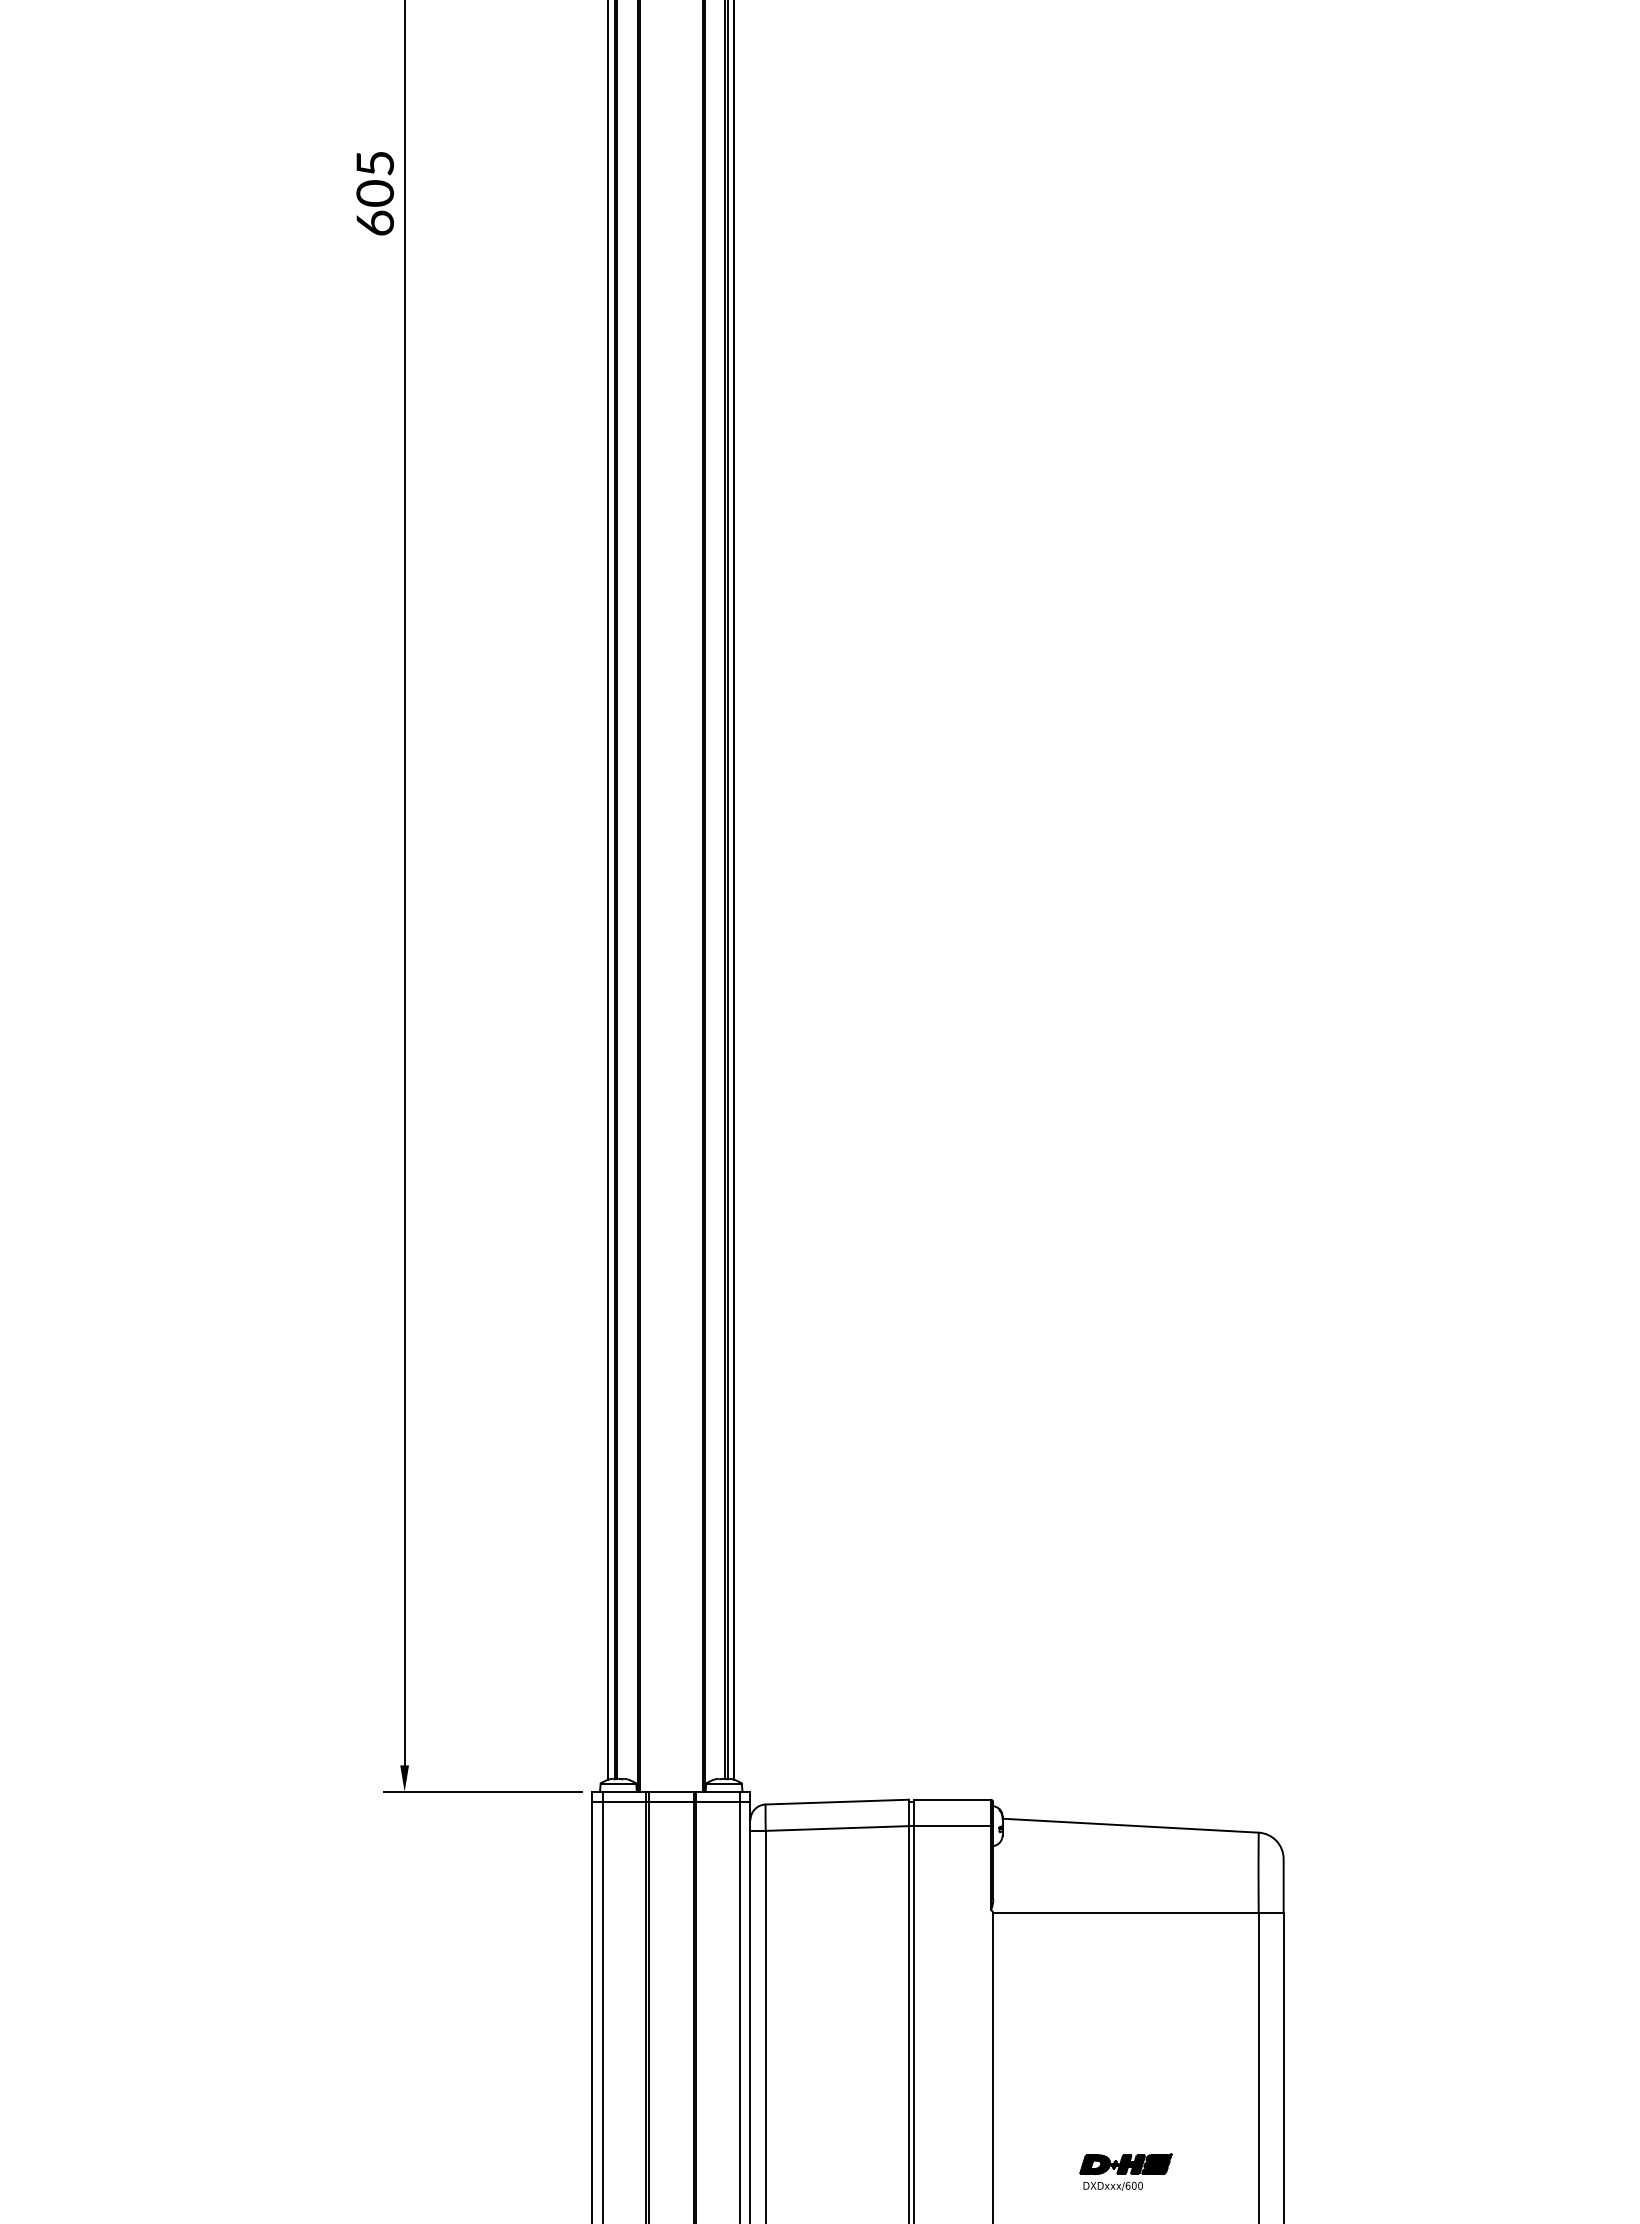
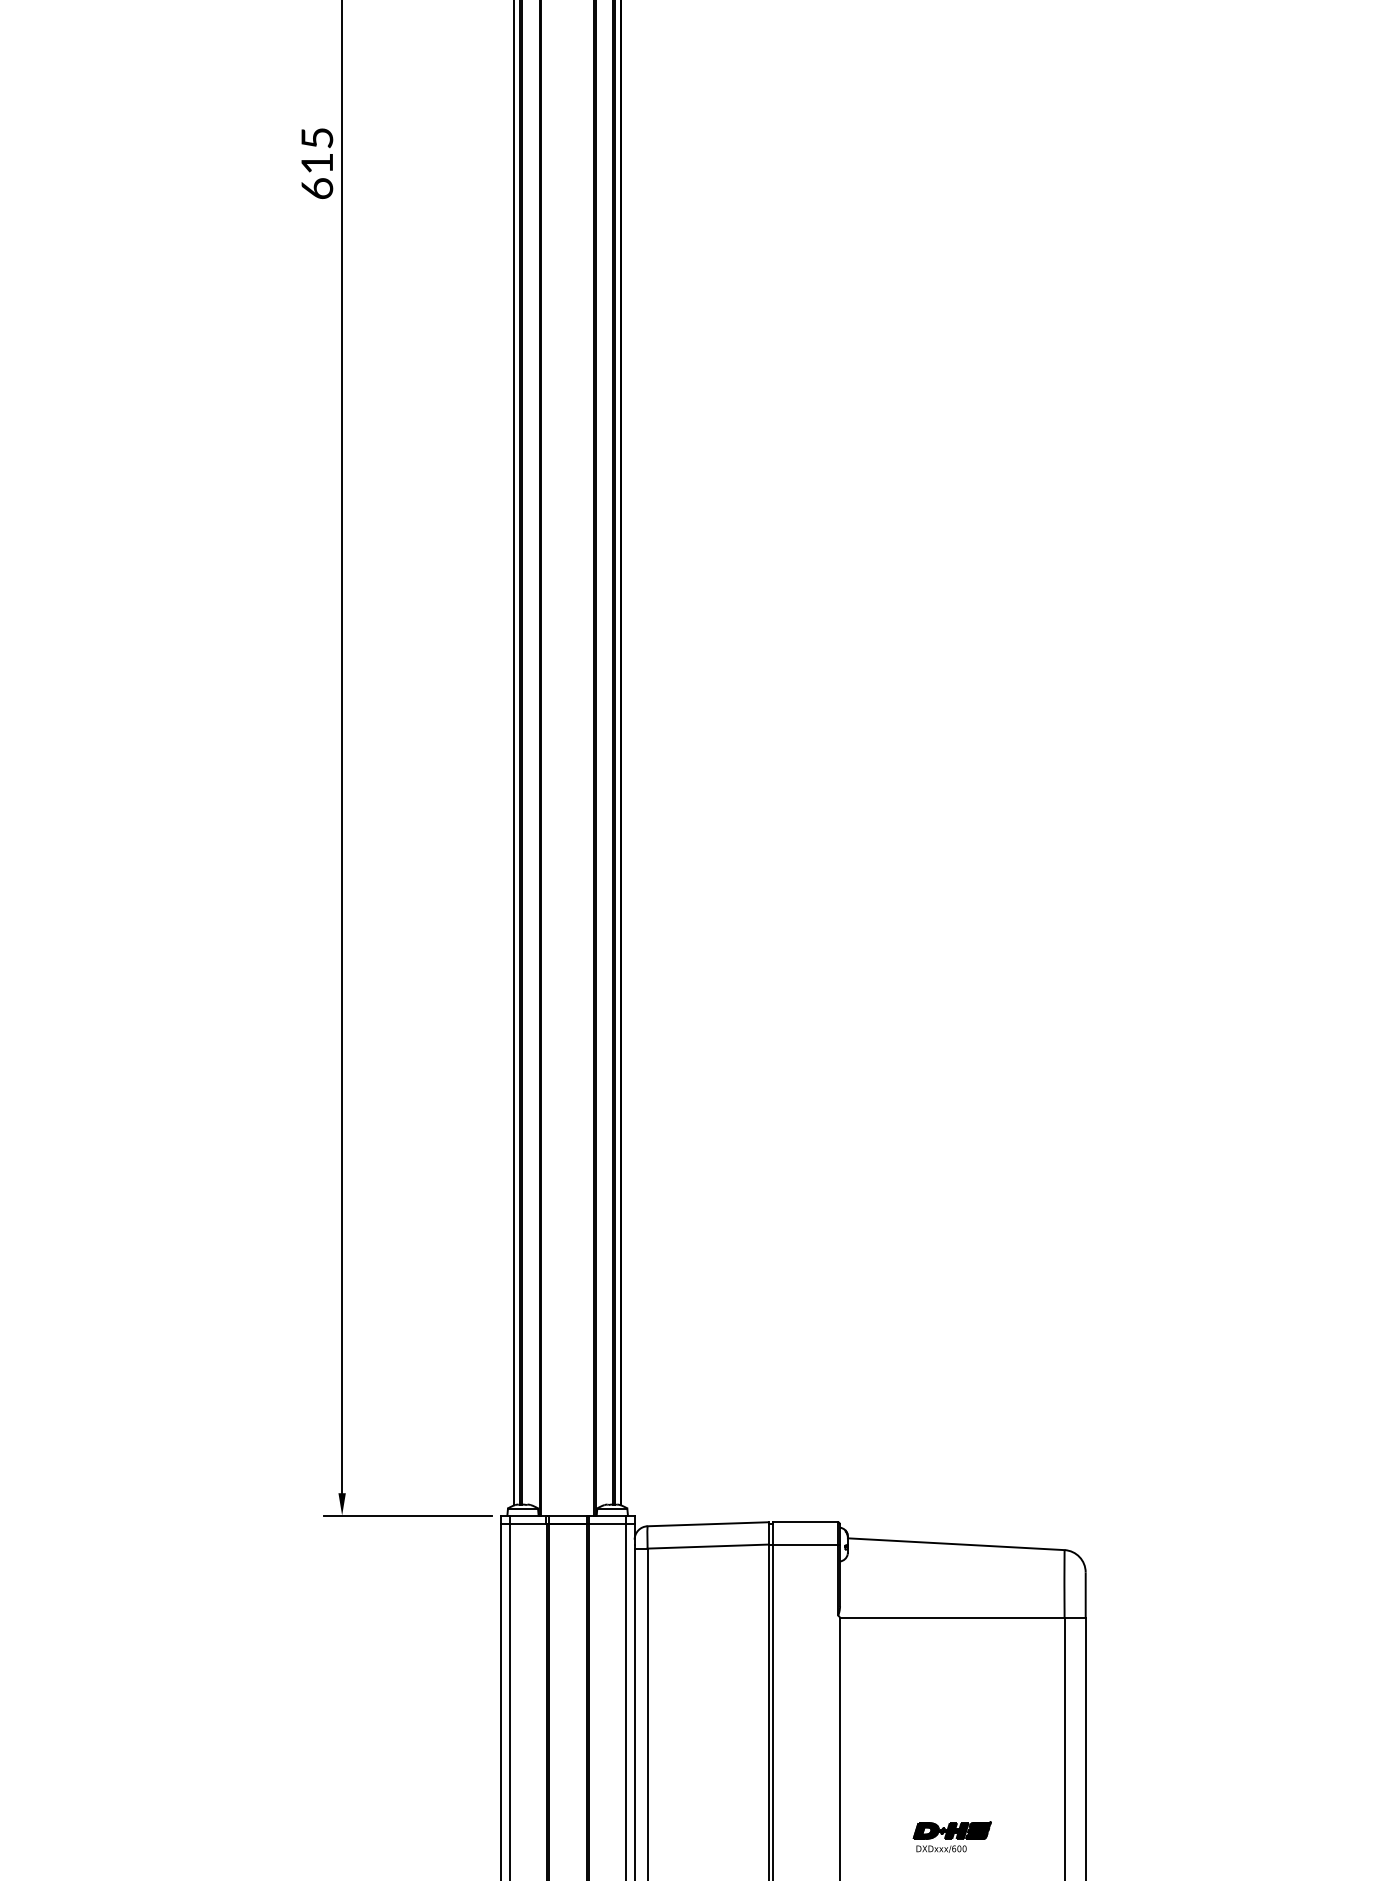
text: (375, 193) -> (317, 163), 605 -> 615

